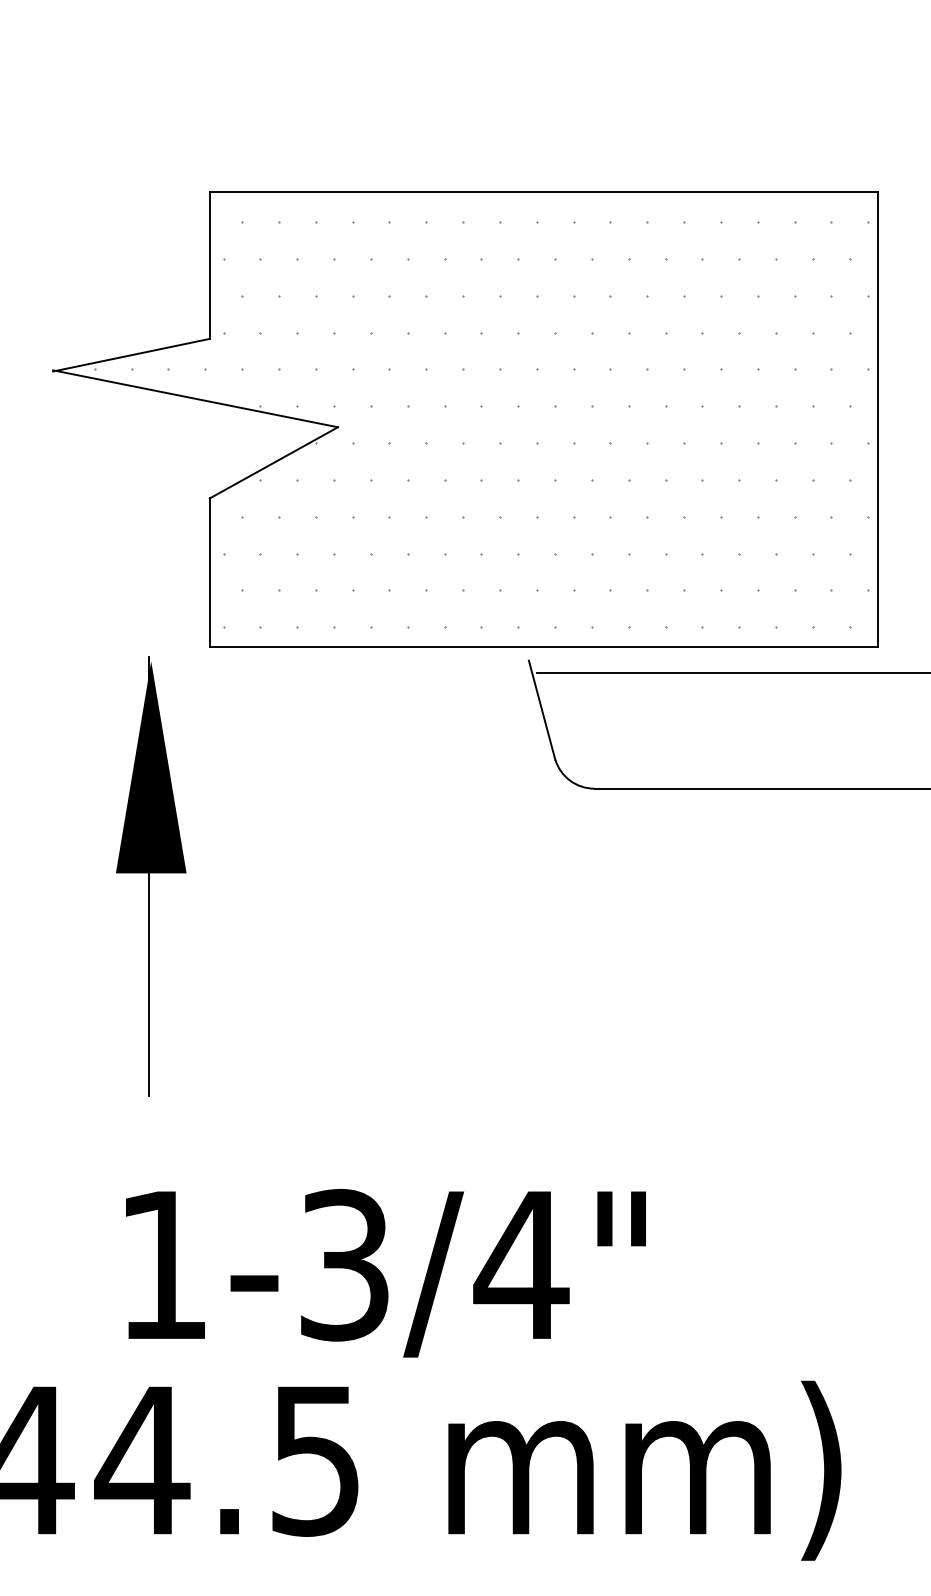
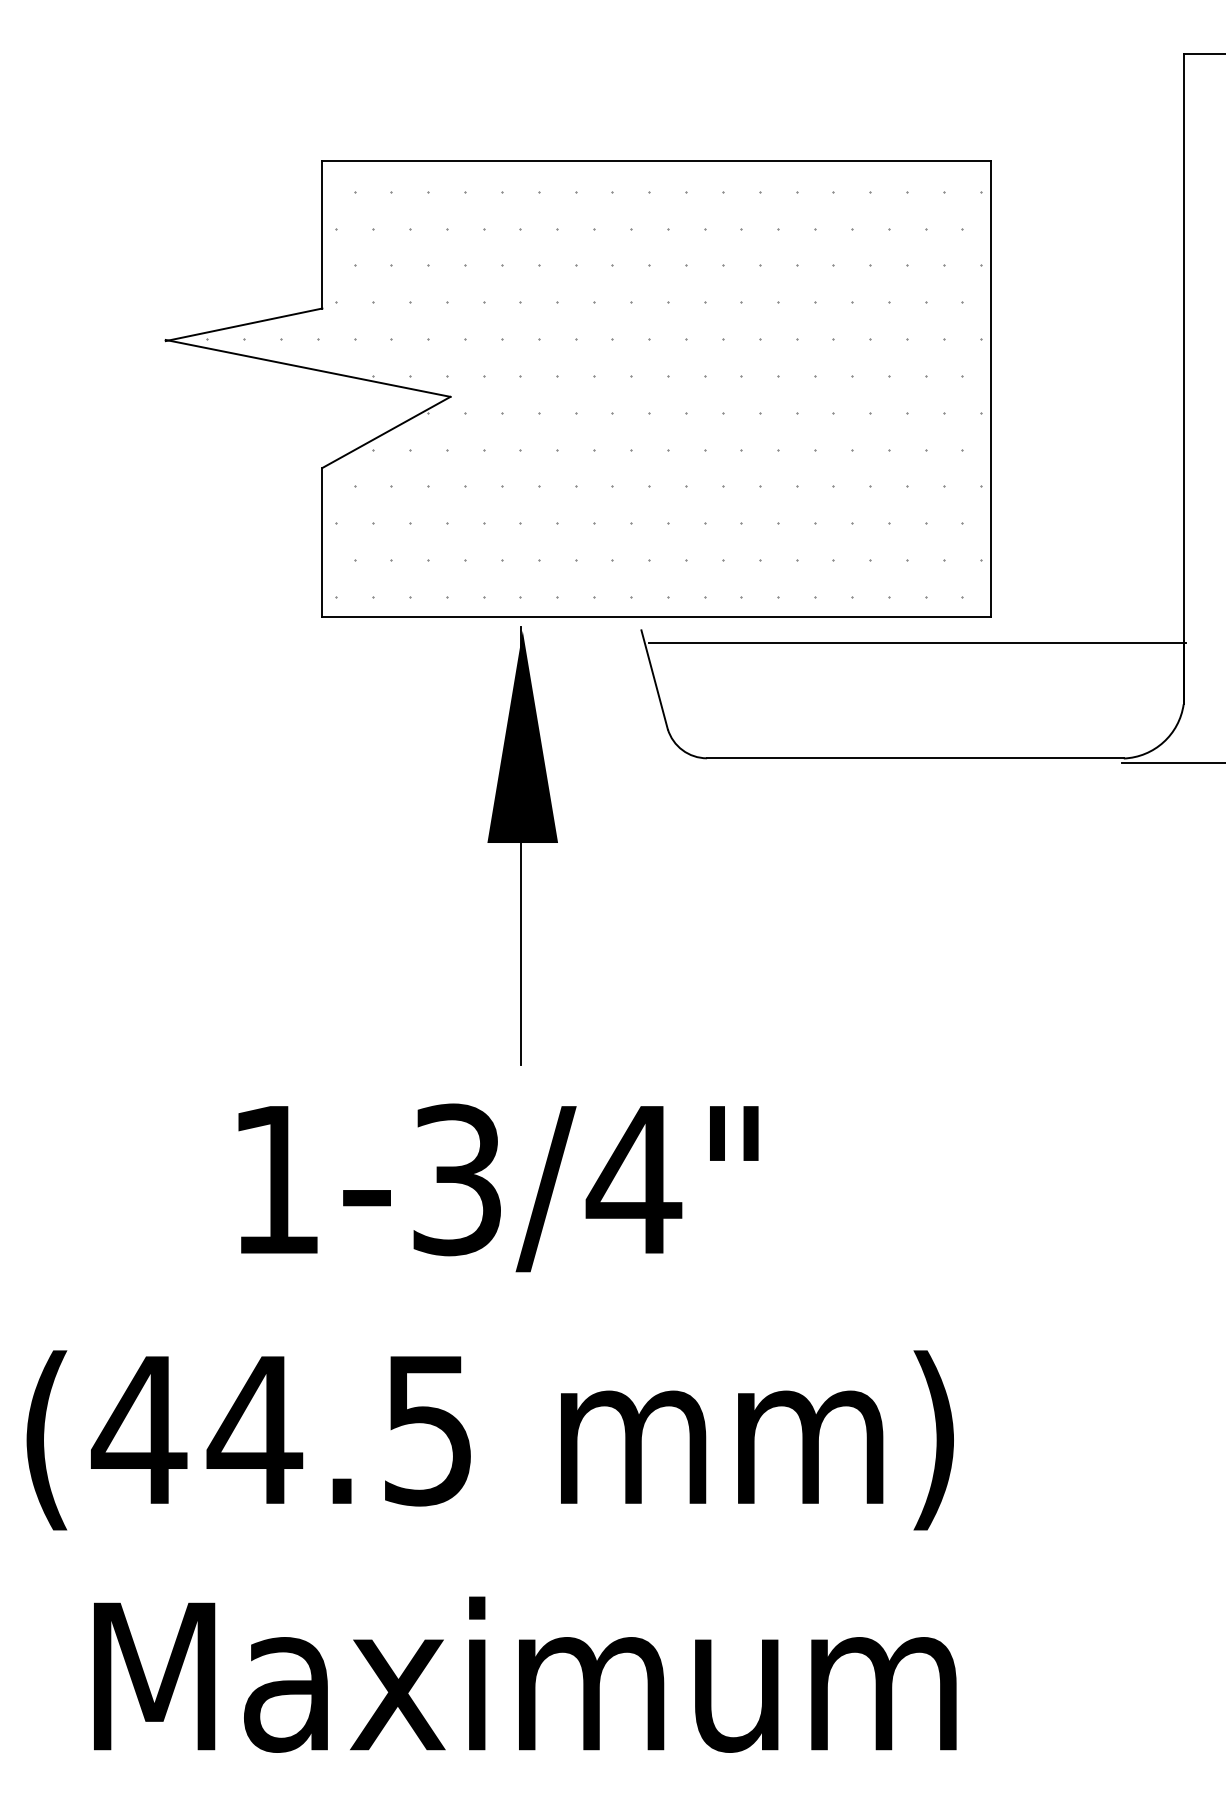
part: (150, 875) -> (522, 845), moved
text: (385, 1272) -> (498, 1187), moved

